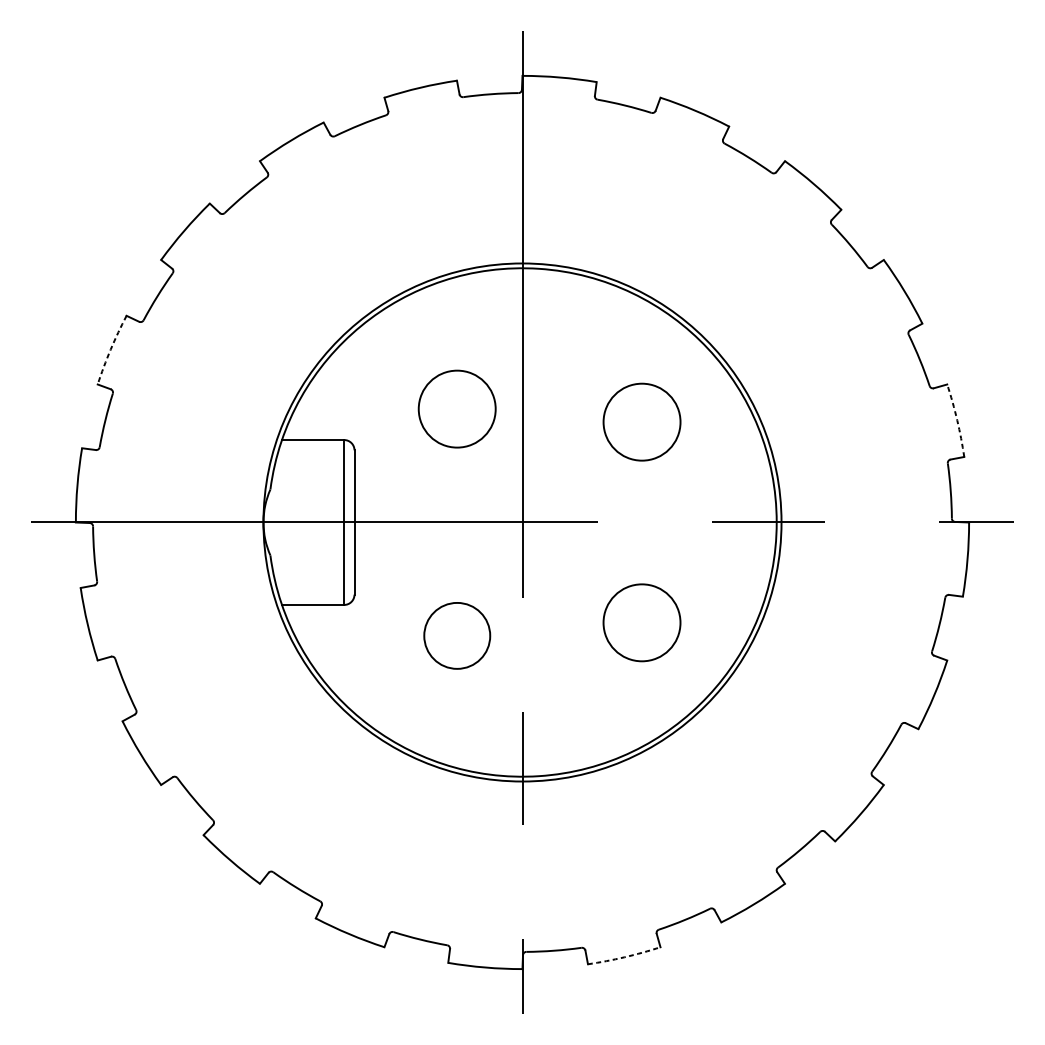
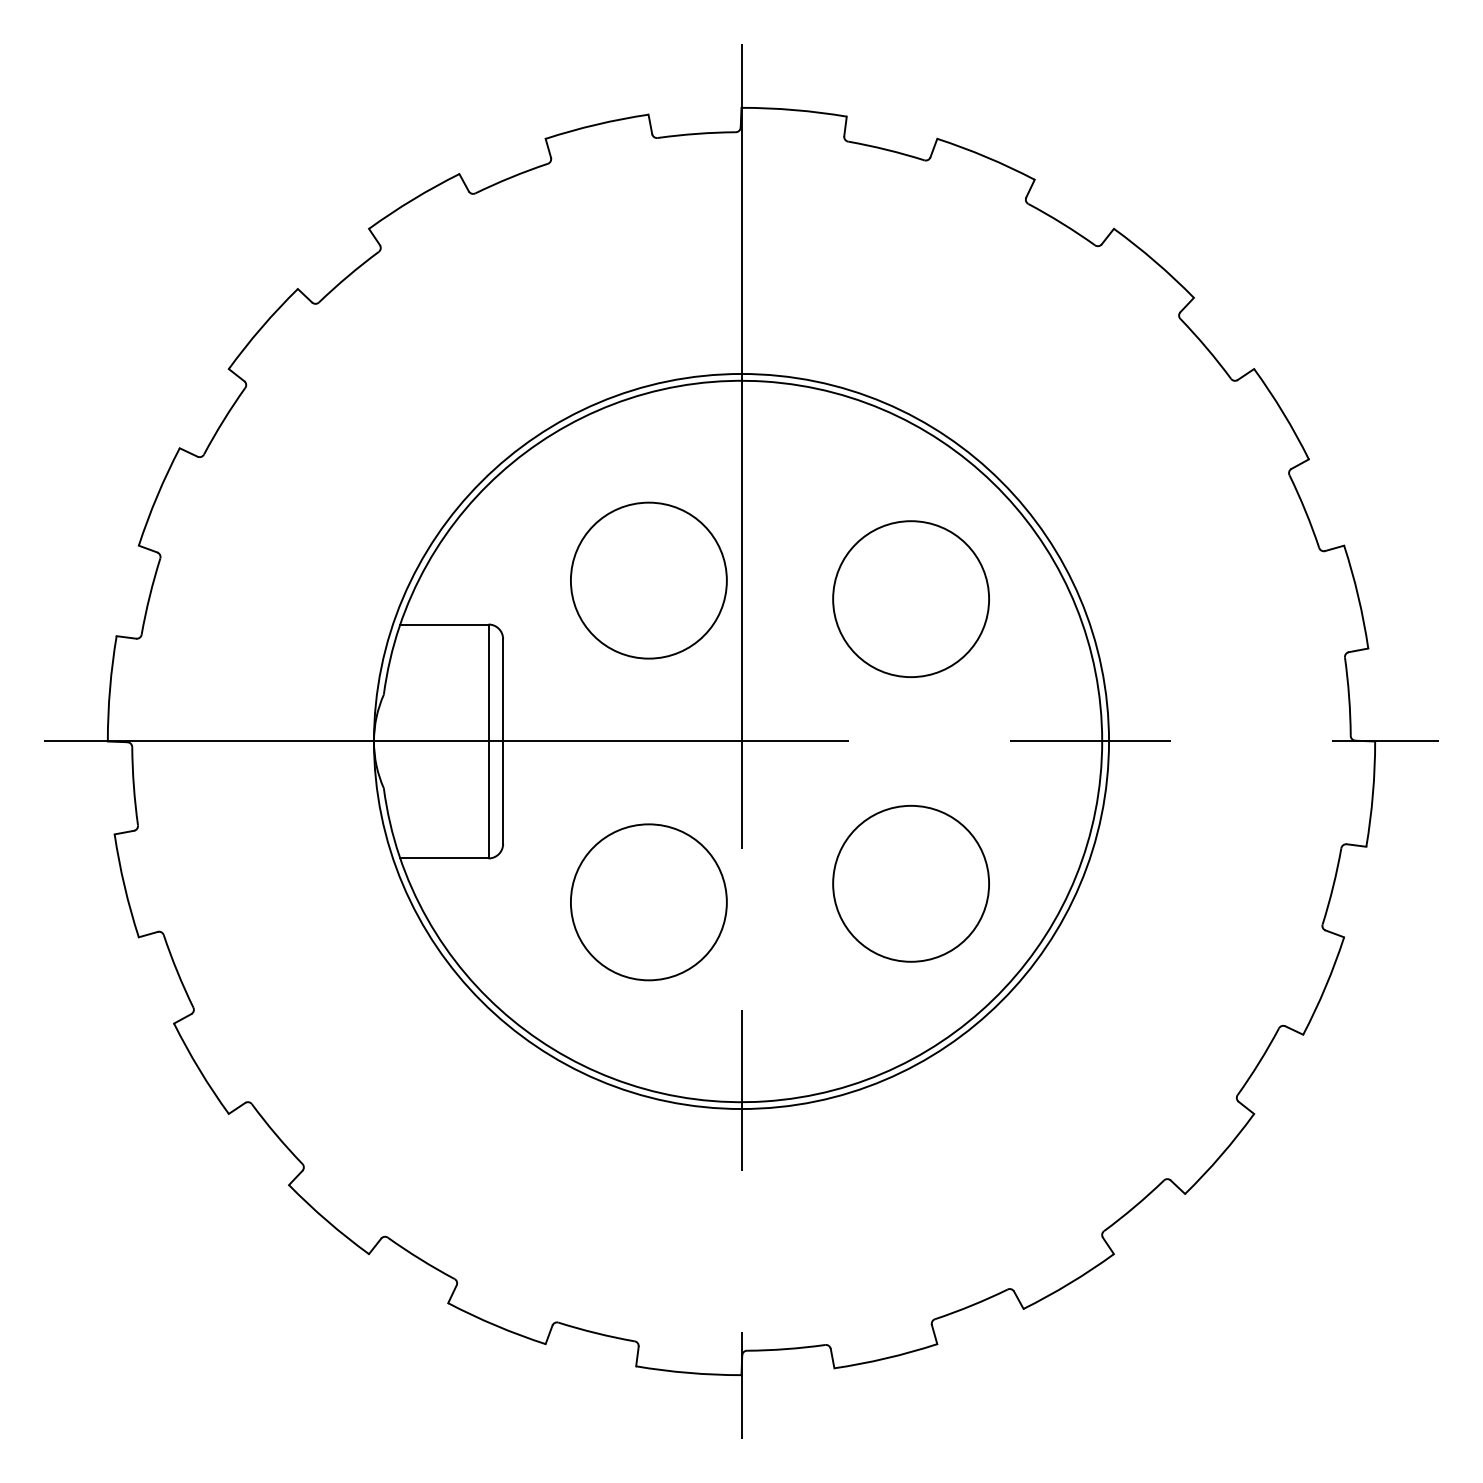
arc: (110, 349) -> (157, 496), dashed -> solid
circle: (456, 409) -> (648, 580), size x1.43
arc: (957, 420) -> (1358, 596), dashed -> solid
circle: (642, 422) -> (911, 599), size x1.43
circle: (641, 622) -> (910, 883), size x1.43
circle: (456, 635) -> (648, 902), size x1.67
arc: (624, 957) -> (886, 1358), dashed -> solid

